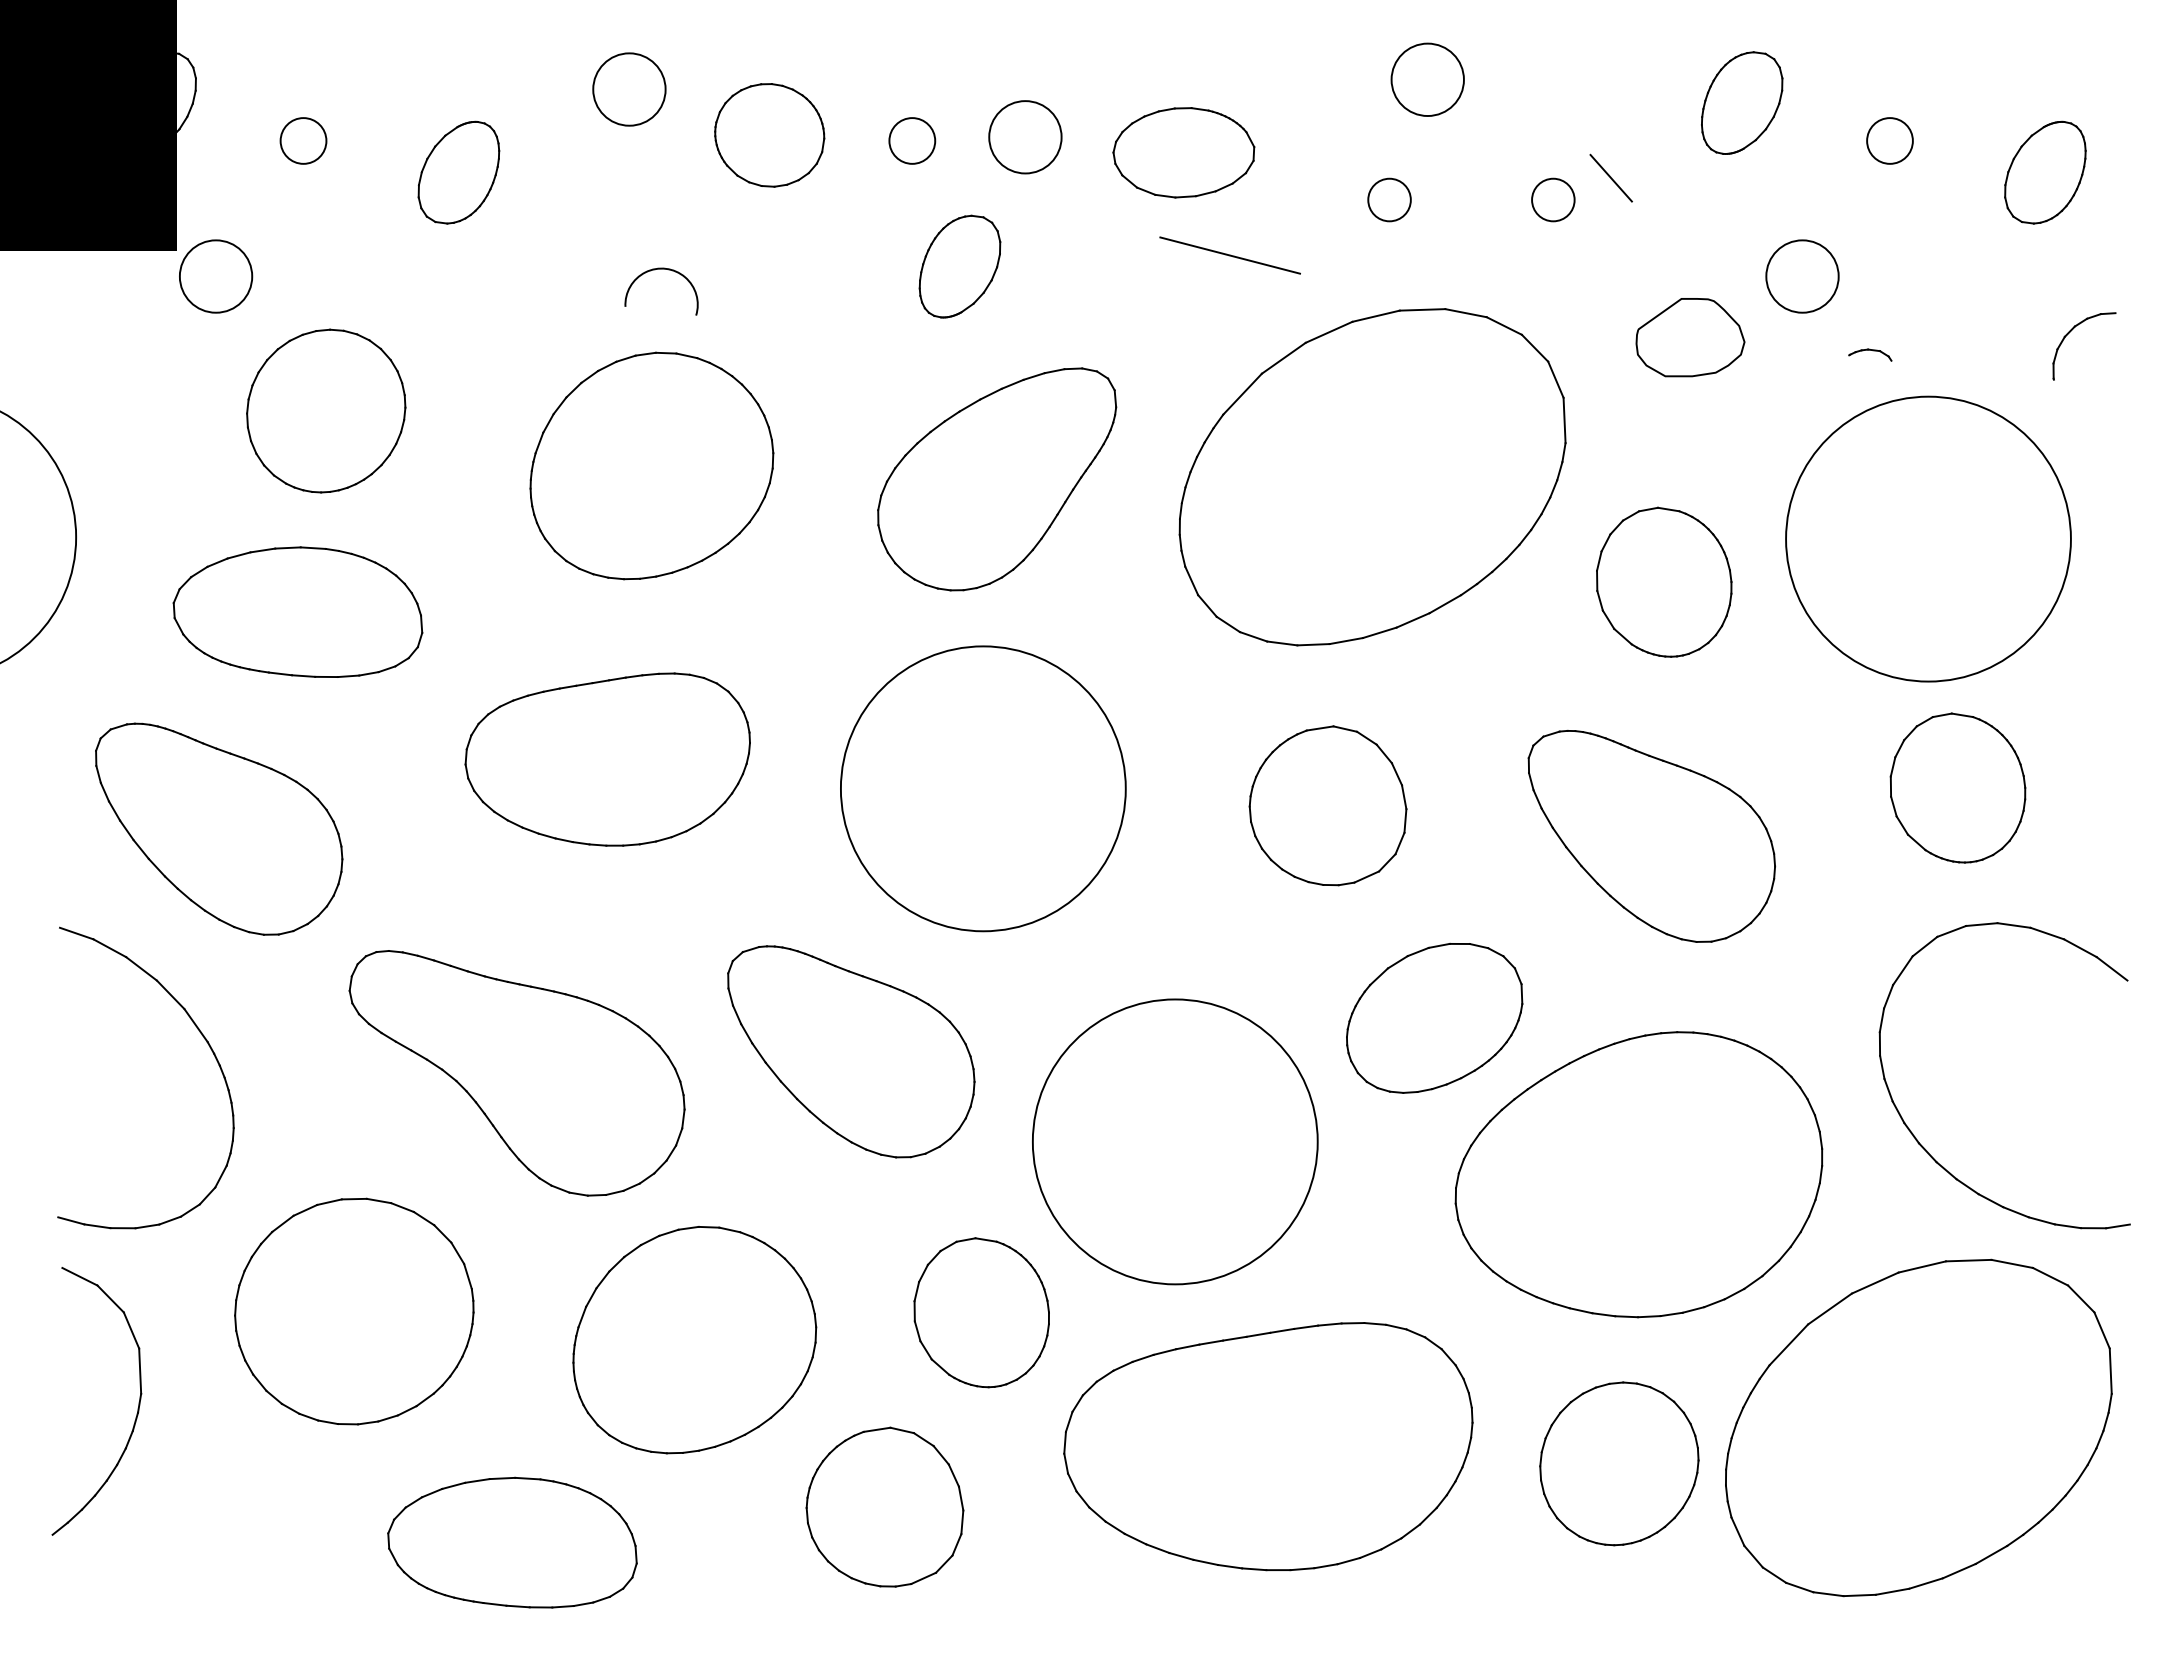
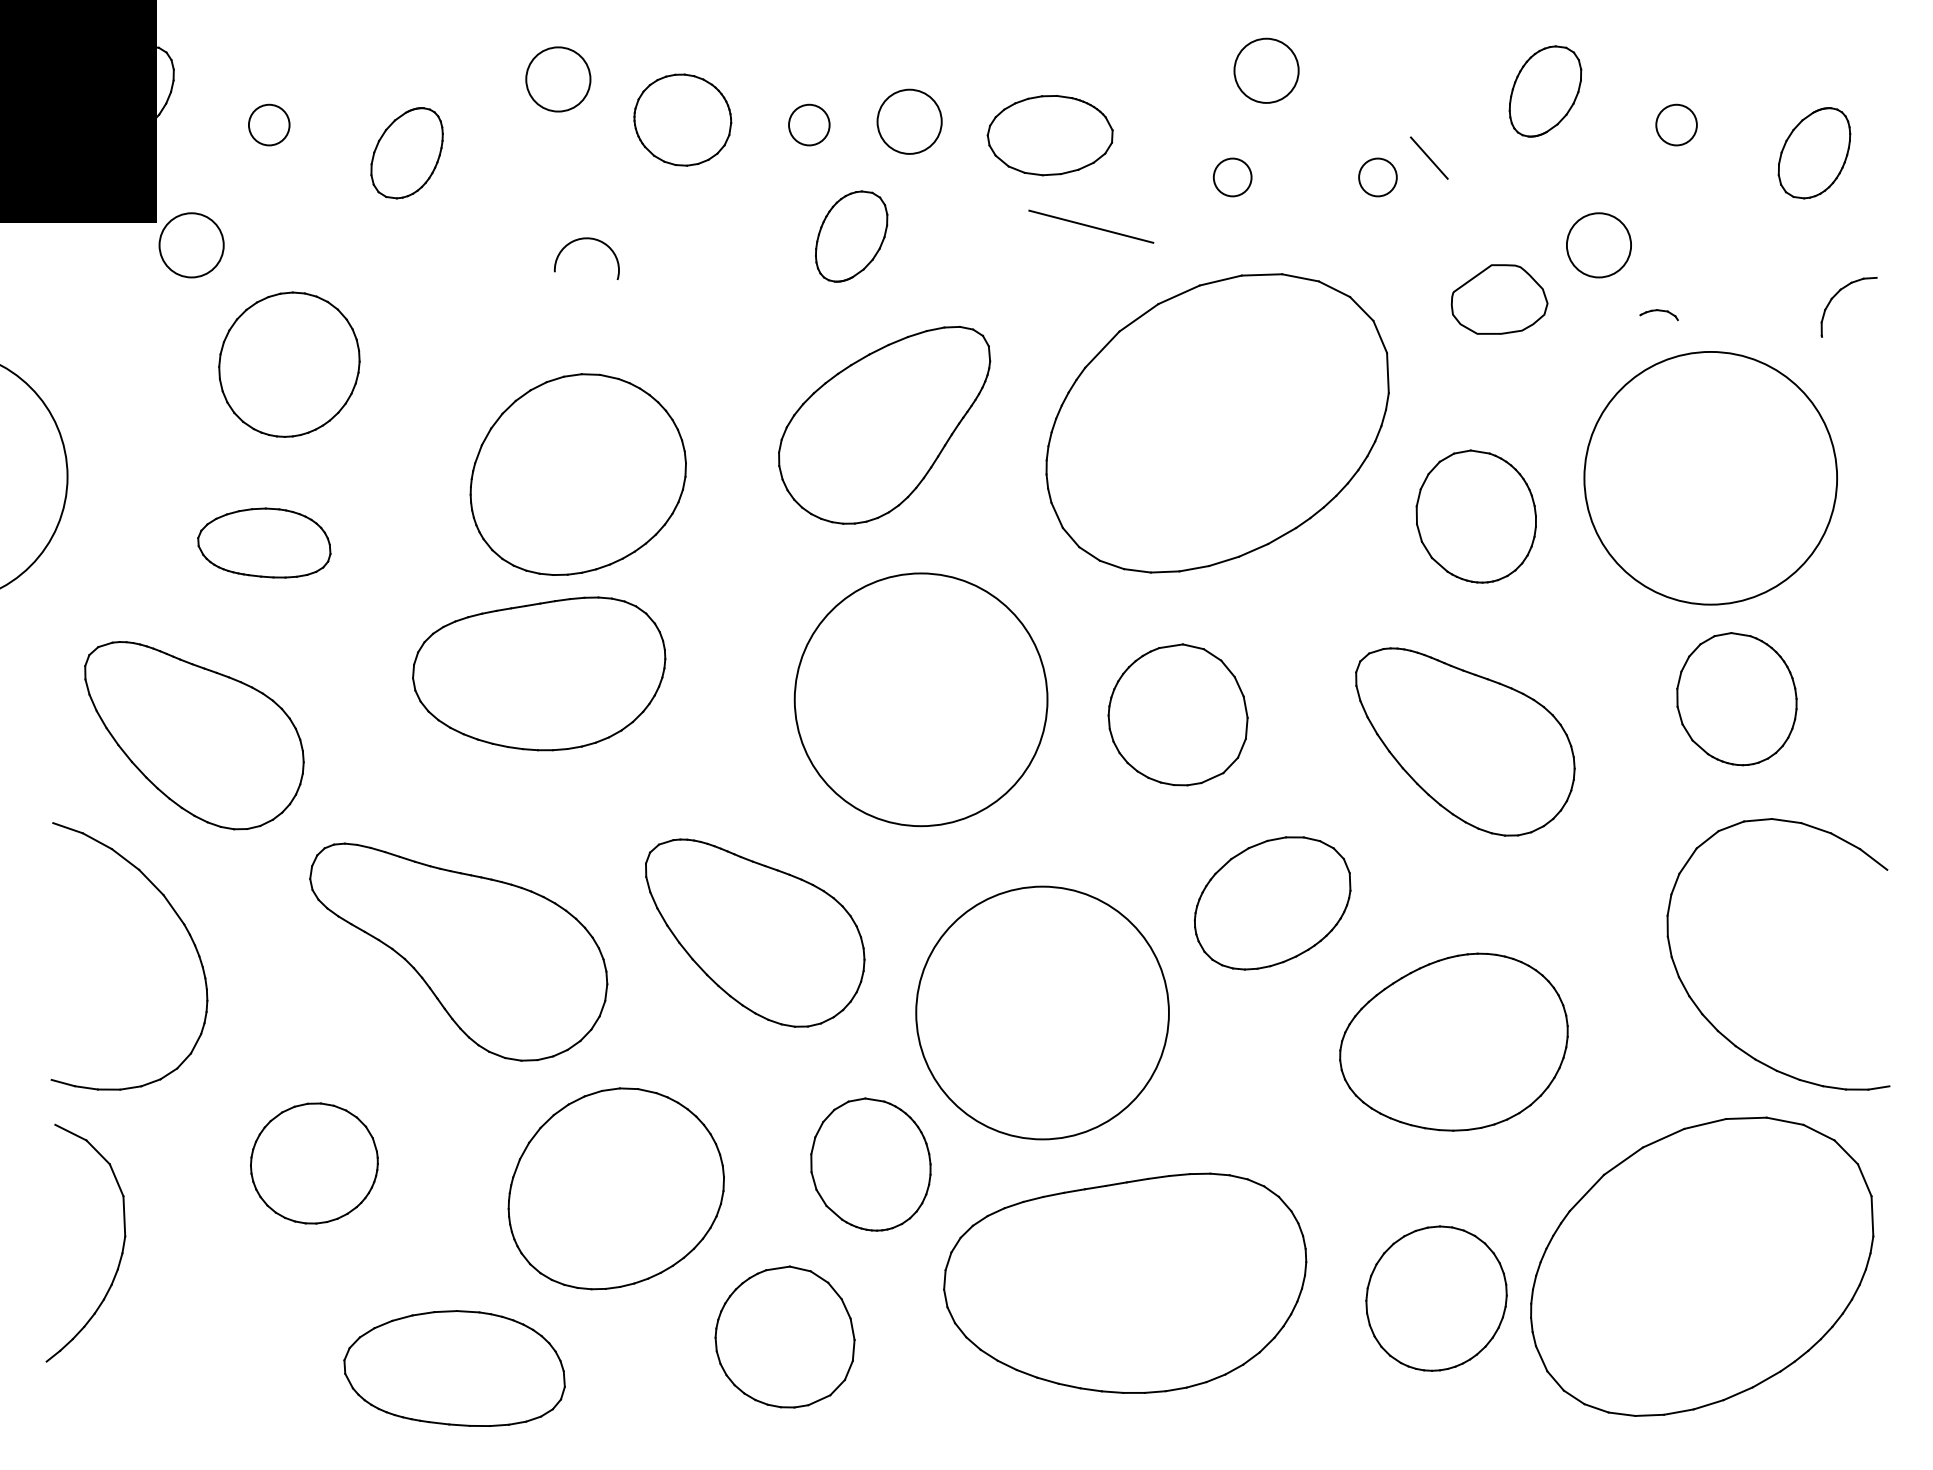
part: (651, 465) -> (577, 474), moved
part: (297, 611) -> (263, 542), size x0.6
circle: (983, 788) -> (921, 699), moved
part: (1638, 1174) -> (1453, 1041), size x0.7
part: (354, 1311) -> (314, 1163), size x0.6

